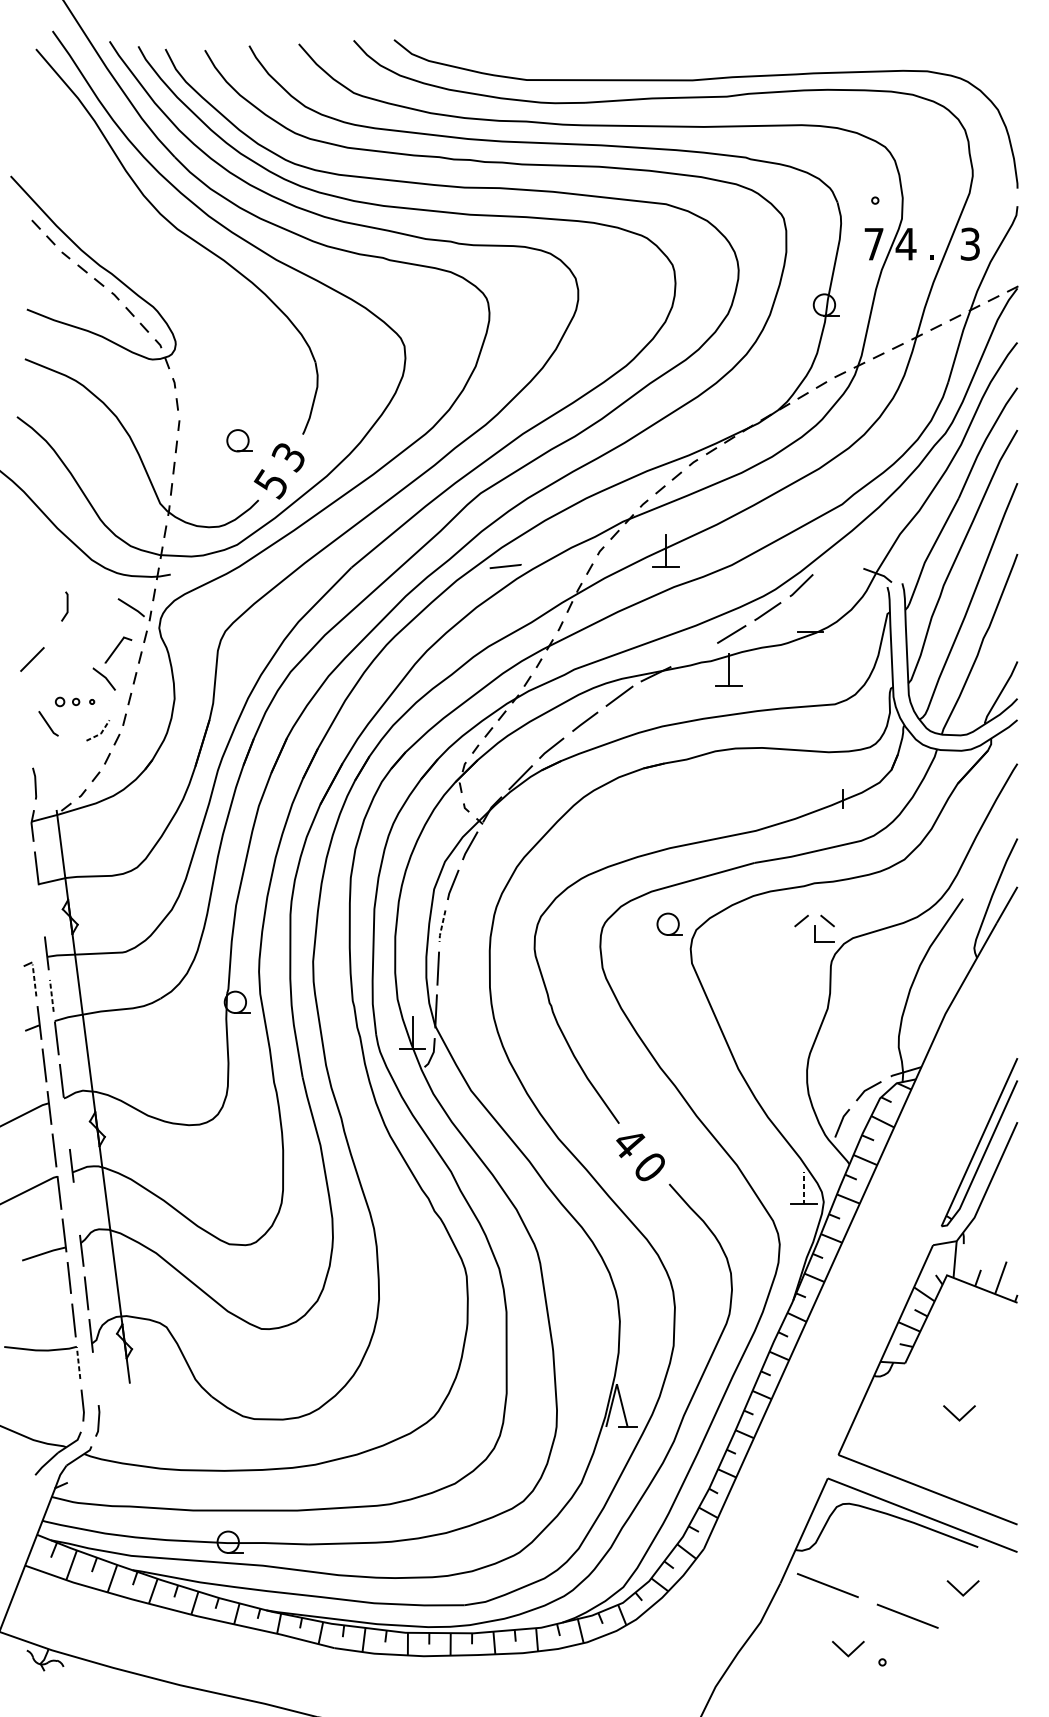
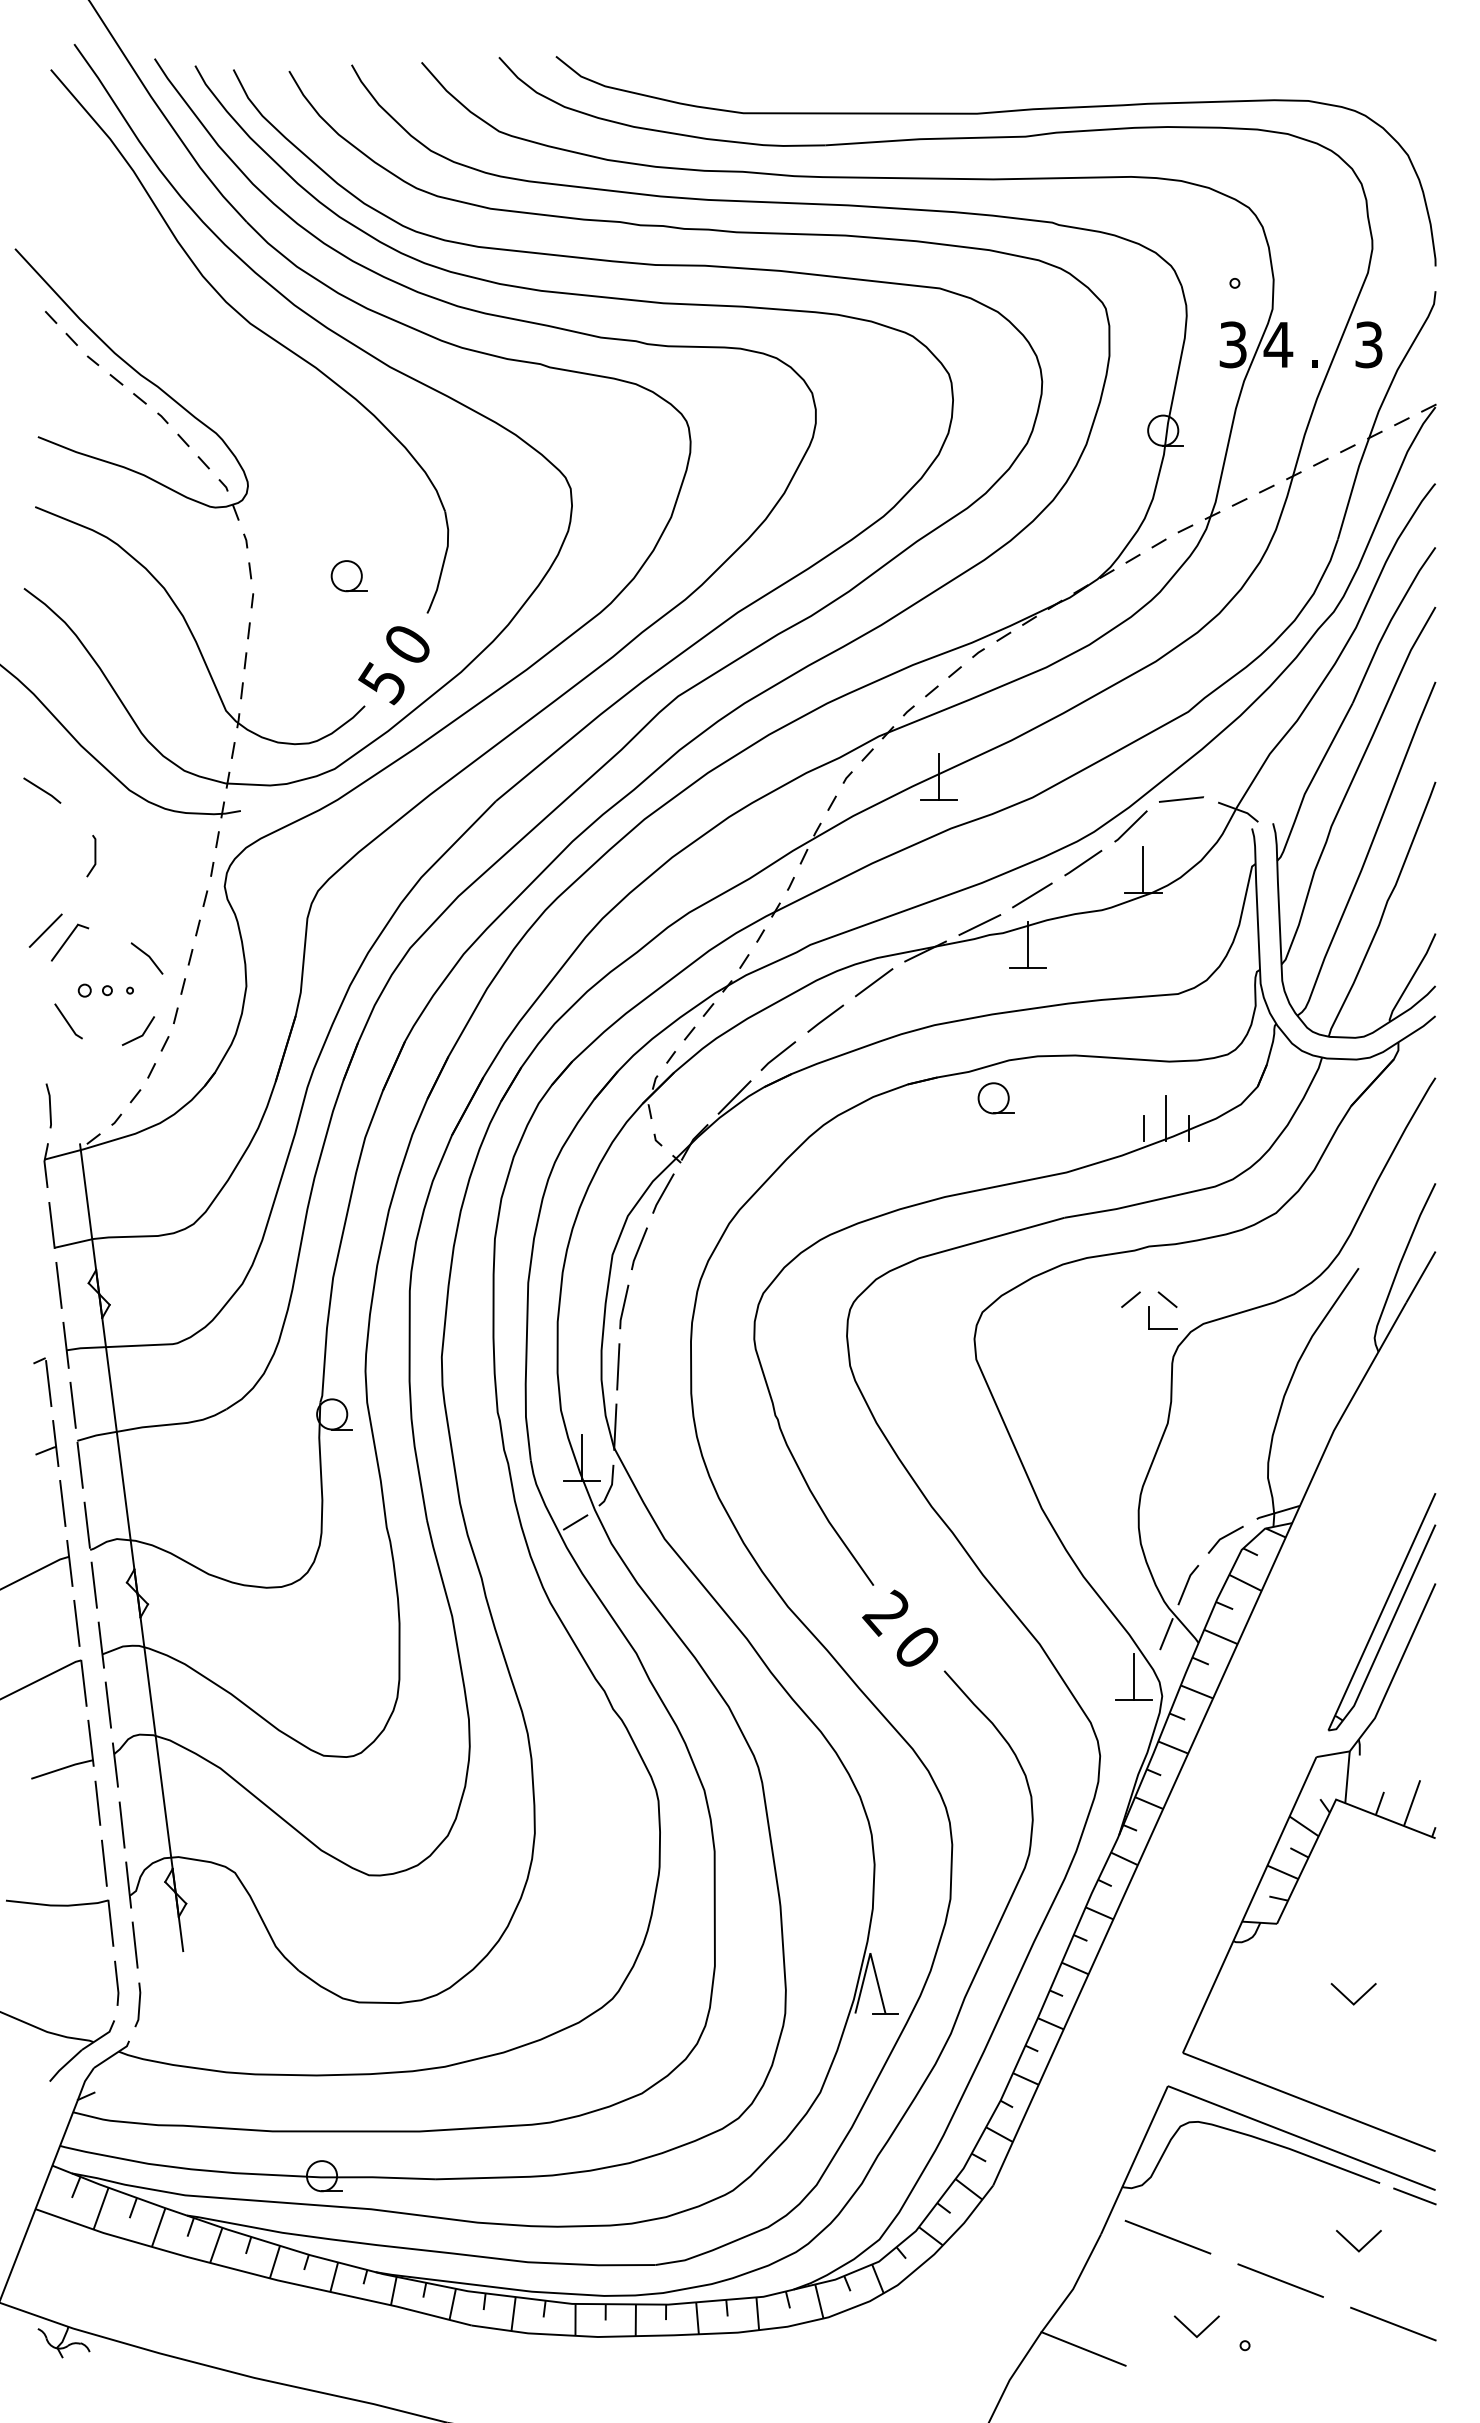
text: (873, 243) -> (1232, 344), 7 -> 3
part: (239, 441) -> (348, 576), moved
text: (288, 458) -> (406, 646), 3 -> 0
line: (505, 566) -> (1181, 799), moved
line: (131, 607) -> (42, 790), moved
line: (810, 616) -> (1143, 869), added
part: (118, 650) -> (70, 942), moved
line: (694, 655) -> (979, 924), added
line: (100, 733) -> (142, 1035), dashed -> solid
line: (826, 791) -> (1166, 1117), added
line: (810, 798) -> (1143, 1127), added
line: (41, 910) -> (58, 1284), added
part: (669, 924) -> (995, 1098), moved
line: (441, 926) -> (623, 1307), dashed -> solid
line: (34, 980) -> (48, 1383), dashed -> solid
line: (52, 996) -> (73, 1405), dashed -> solid
line: (407, 1078) -> (575, 1522), added
line: (66, 1122) -> (93, 1584), added
text: (628, 1142) -> (886, 1612), 4 -> 2
line: (826, 1158) -> (1166, 1634), added
line: (803, 1188) -> (1133, 1676), dashed -> solid
line: (76, 1207) -> (108, 1704), added
line: (78, 1363) -> (110, 1923), dashed -> solid
line: (95, 1378) -> (134, 1944), added
line: (1002, 1556) -> (1414, 2196), added
line: (987, 1646) -> (1393, 2323), added
line: (767, 1664) -> (1083, 2348), added

